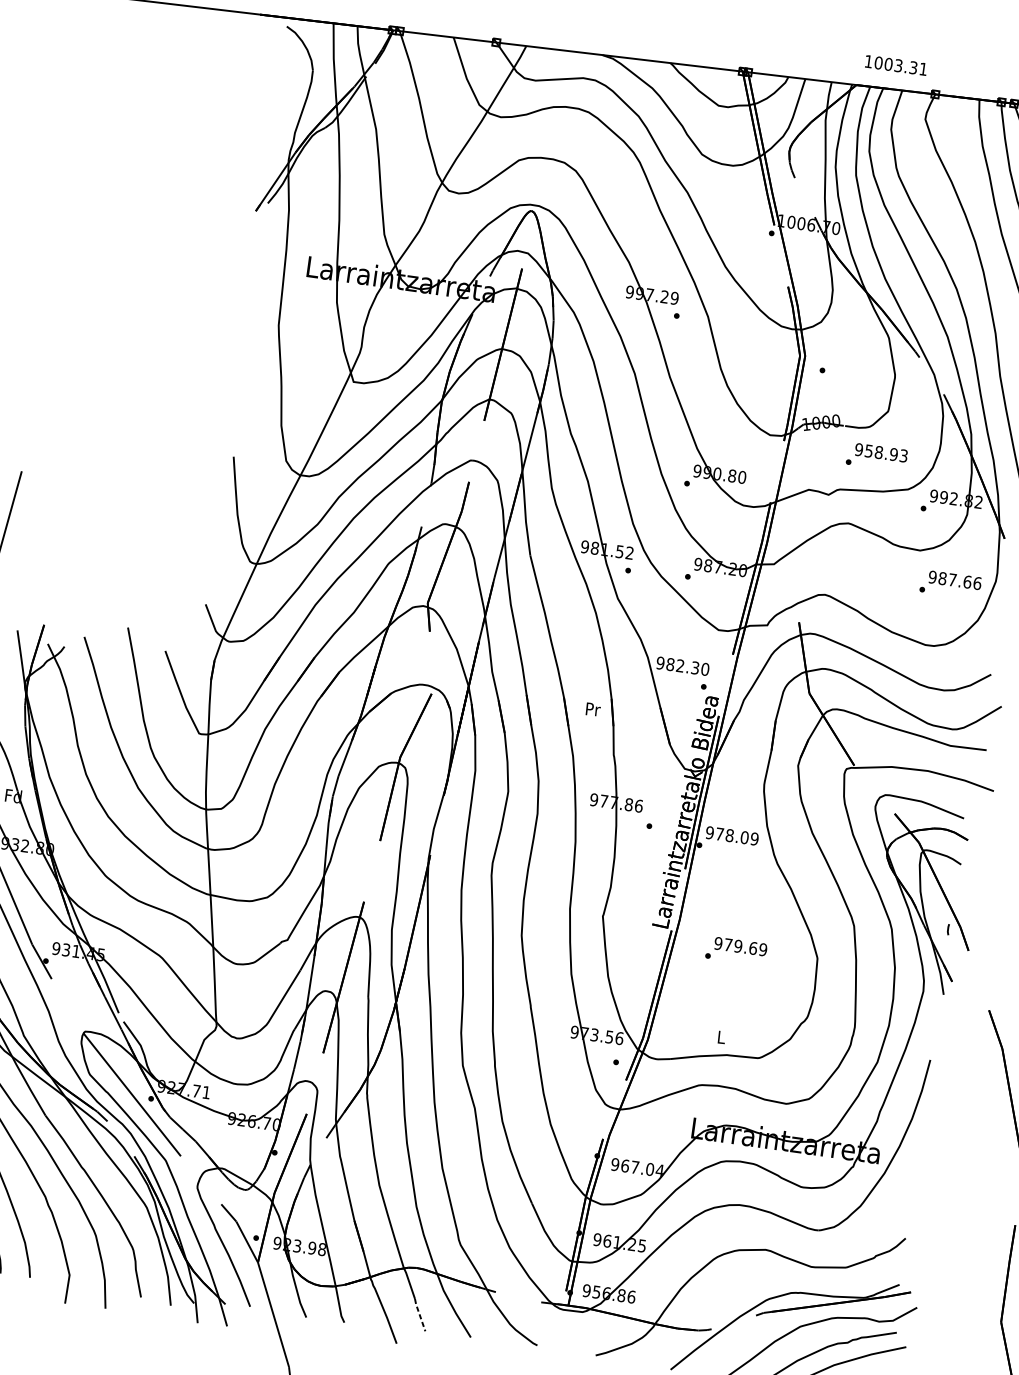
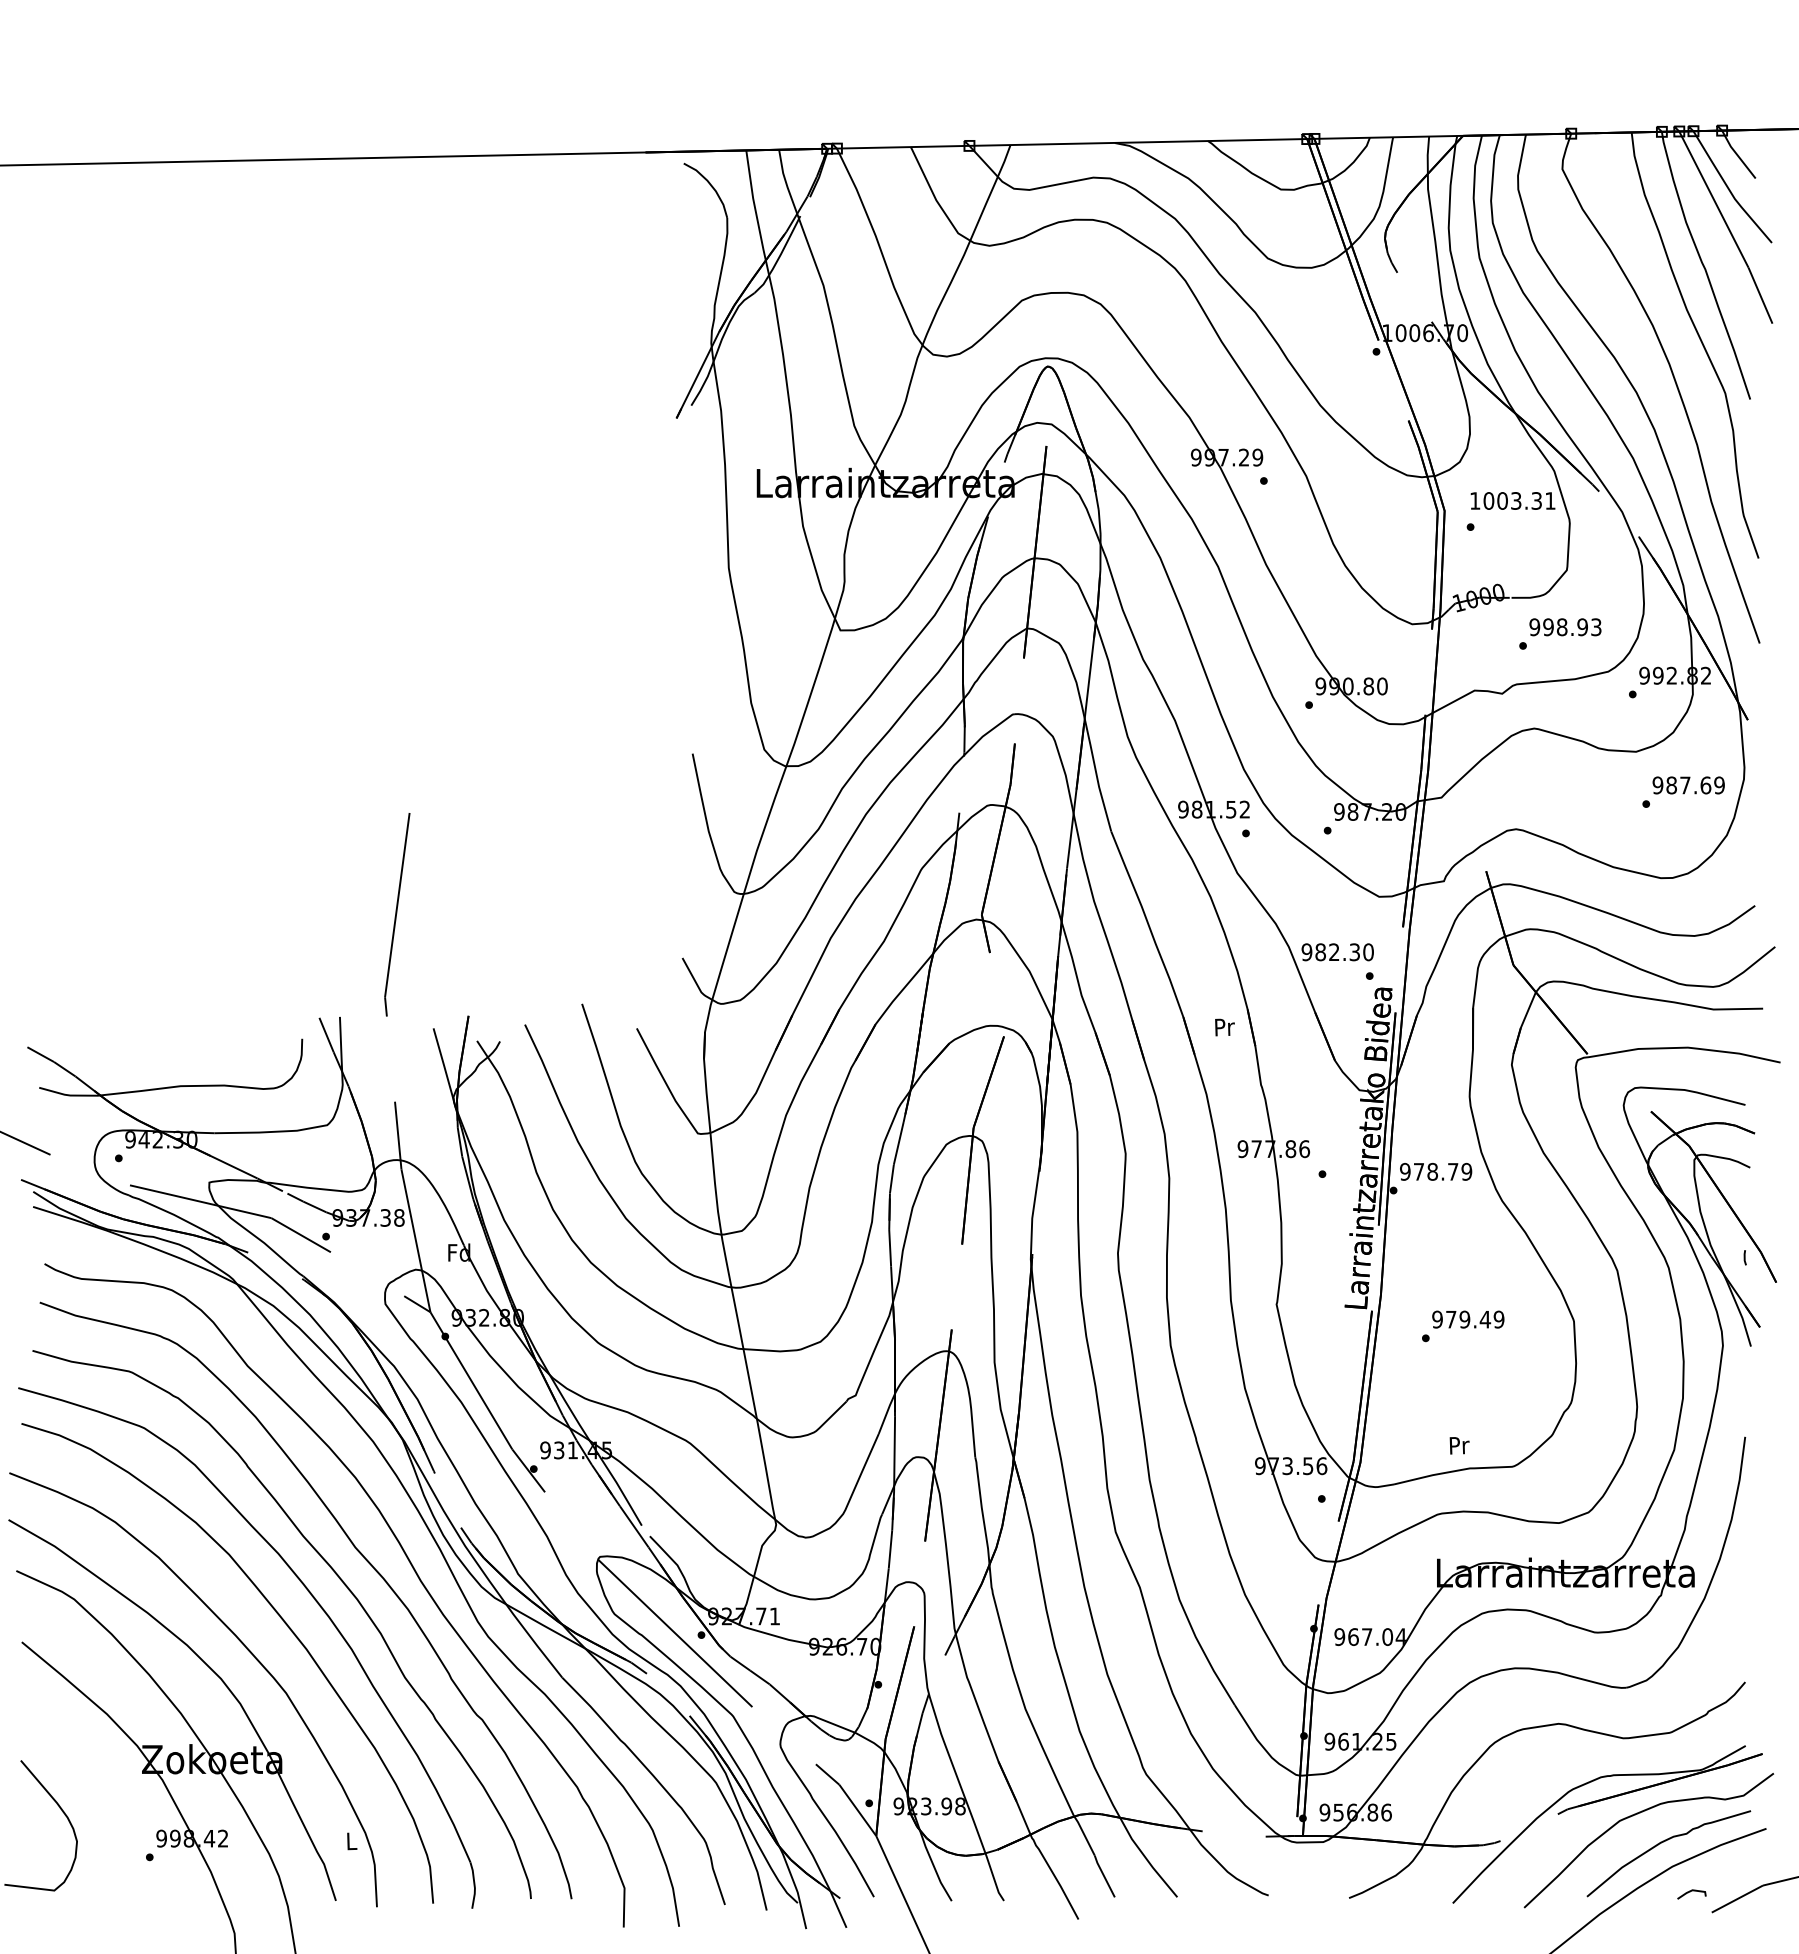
text: (895, 65) -> (1512, 500), moved
text: (869, 450) -> (1548, 626), 958.93 -> 998.93
text: (977, 583) -> (1719, 785), 987.66 -> 987.69
text: (744, 837) -> (1452, 1171), 978.09 -> 978.79
text: (753, 948) -> (1485, 1319), 979.69 -> 979.49
text: (721, 1037) -> (1459, 1445), L -> Pr
line: (419, 1315) -> (1104, 1876), dashed -> solid

